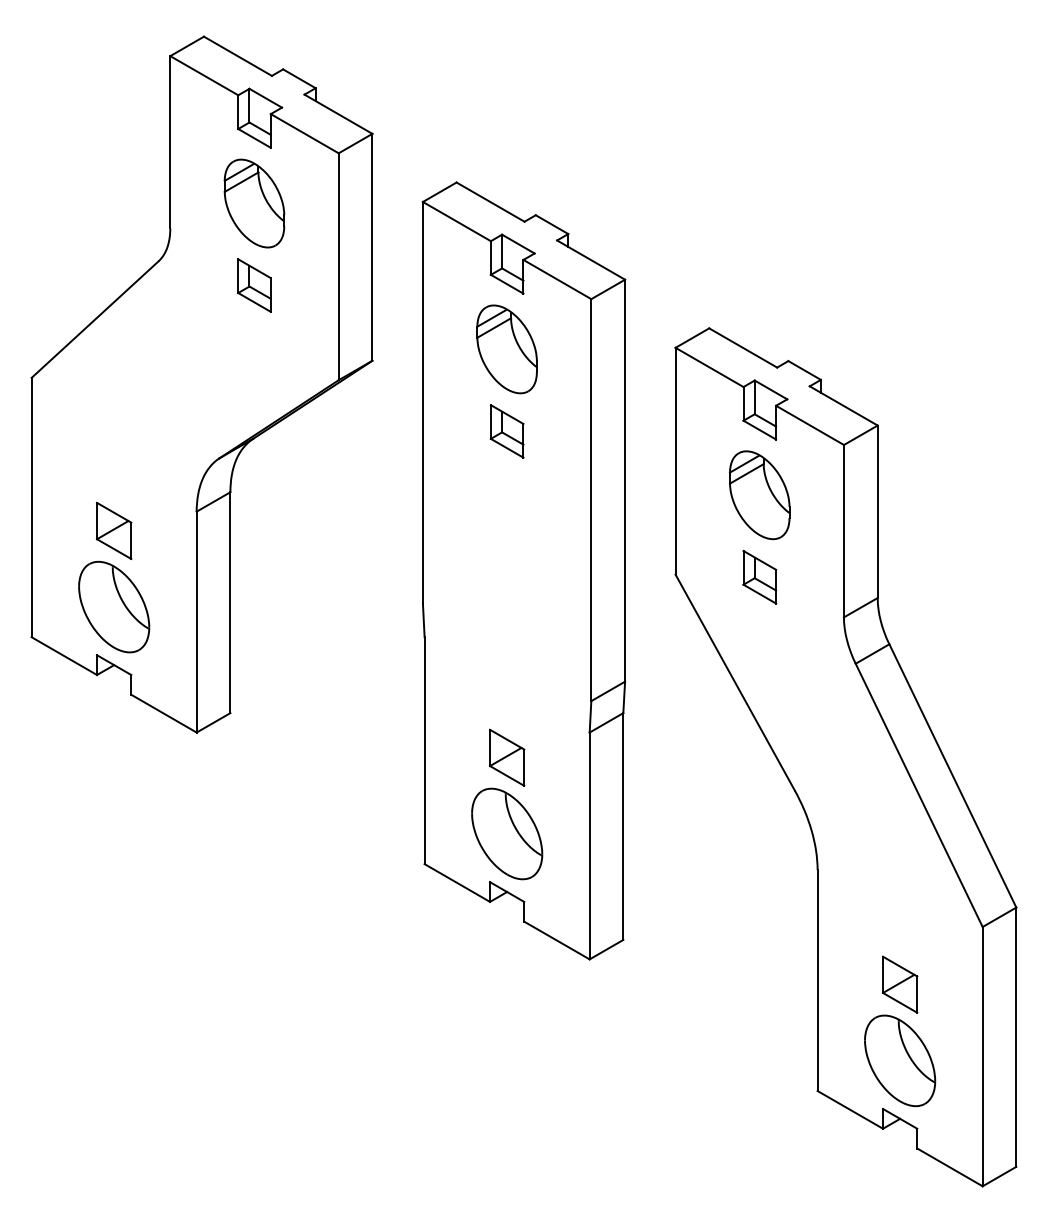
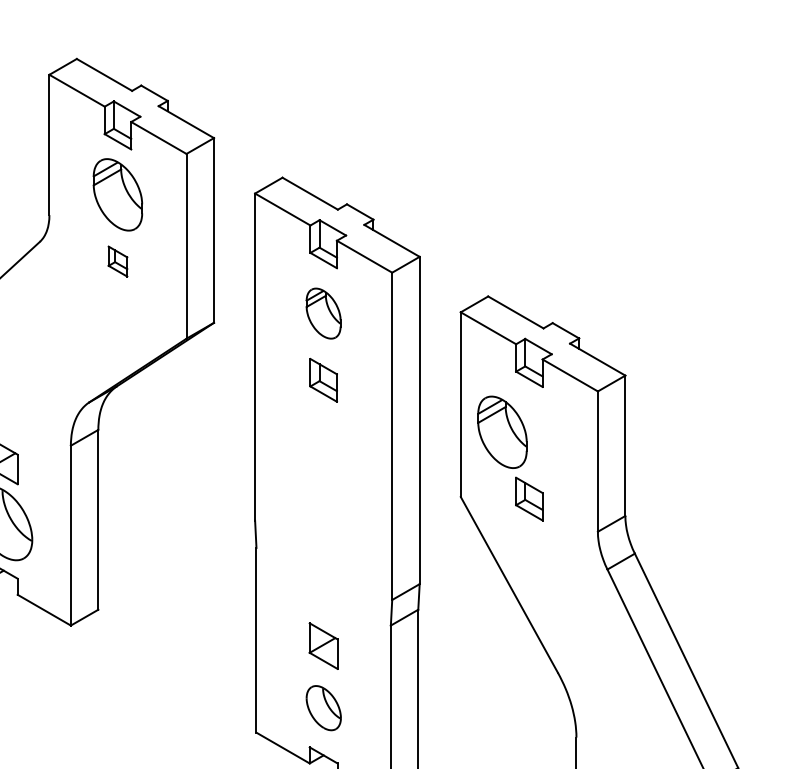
part: (254, 285) -> (117, 261), size x0.7
part: (506, 349) -> (323, 313), size x0.7
part: (759, 495) -> (502, 432), moved
part: (507, 833) -> (323, 707), size x0.6

